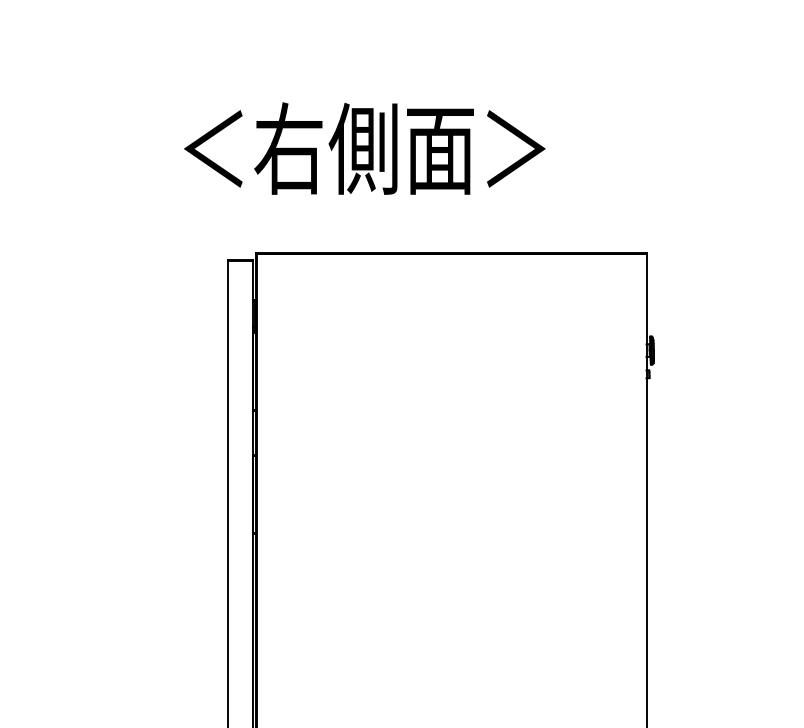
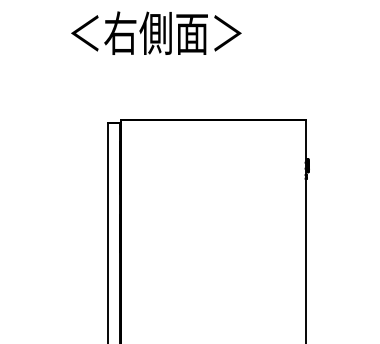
text: (364, 147) -> (156, 32), moved

